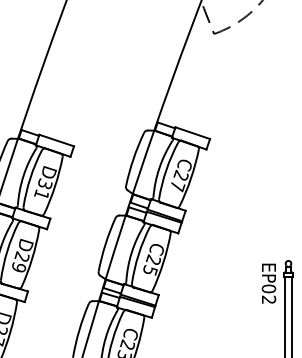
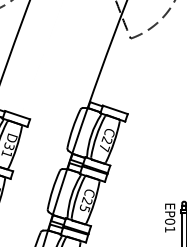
text: (269, 299) -> (170, 229), EP02 -> EP01

